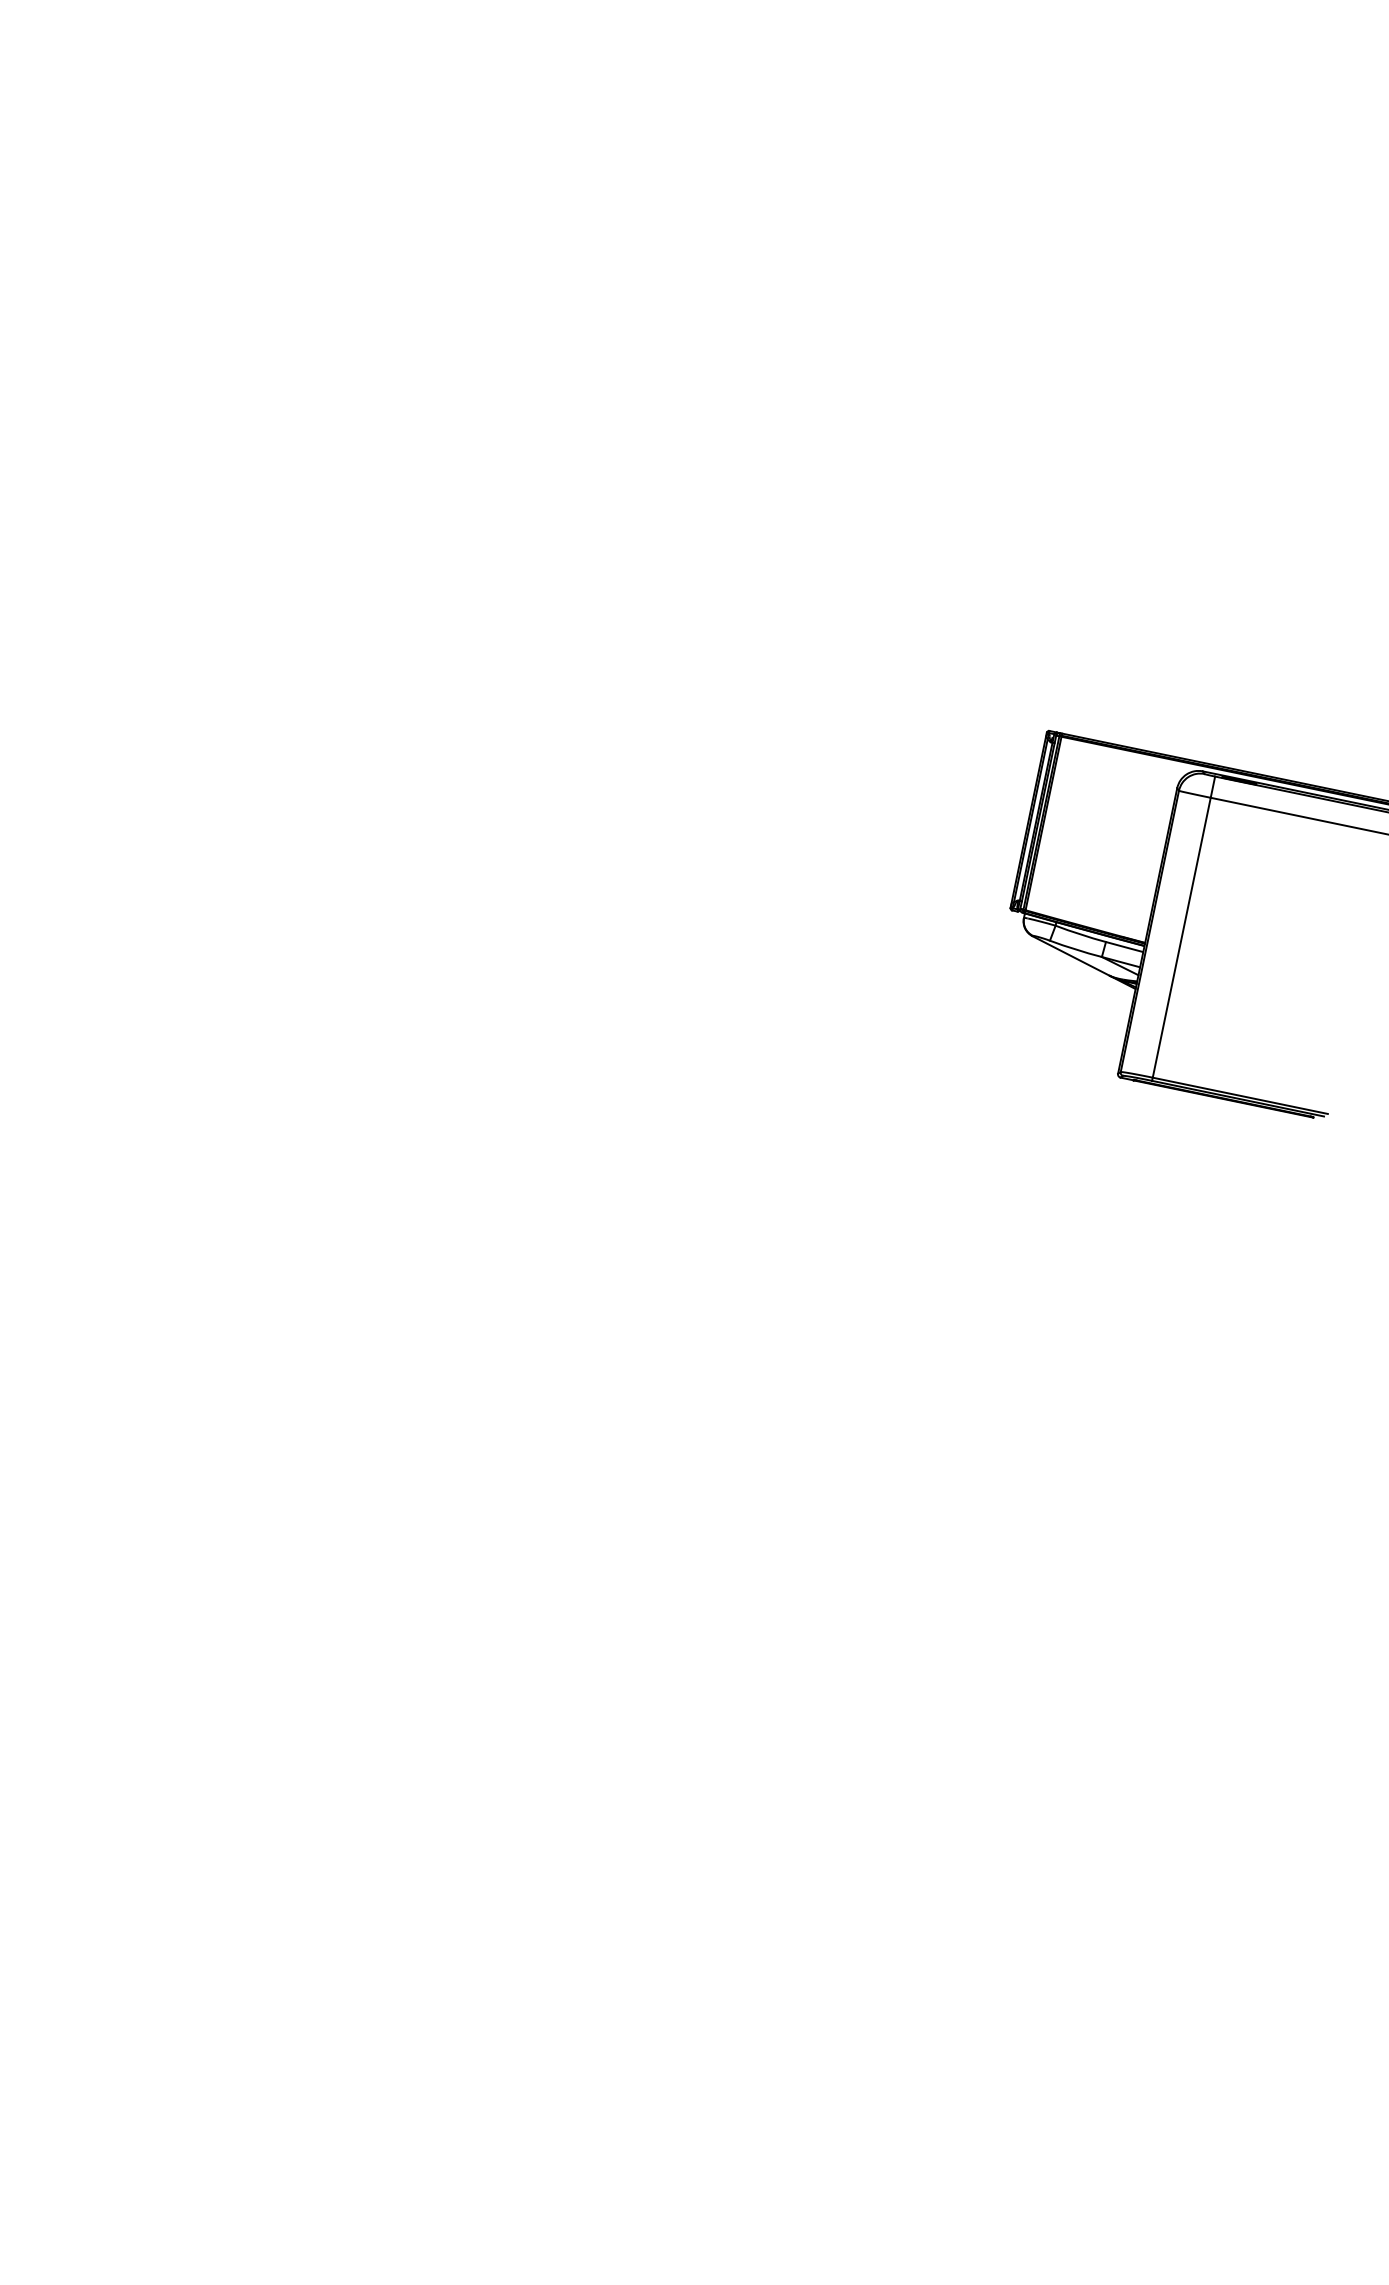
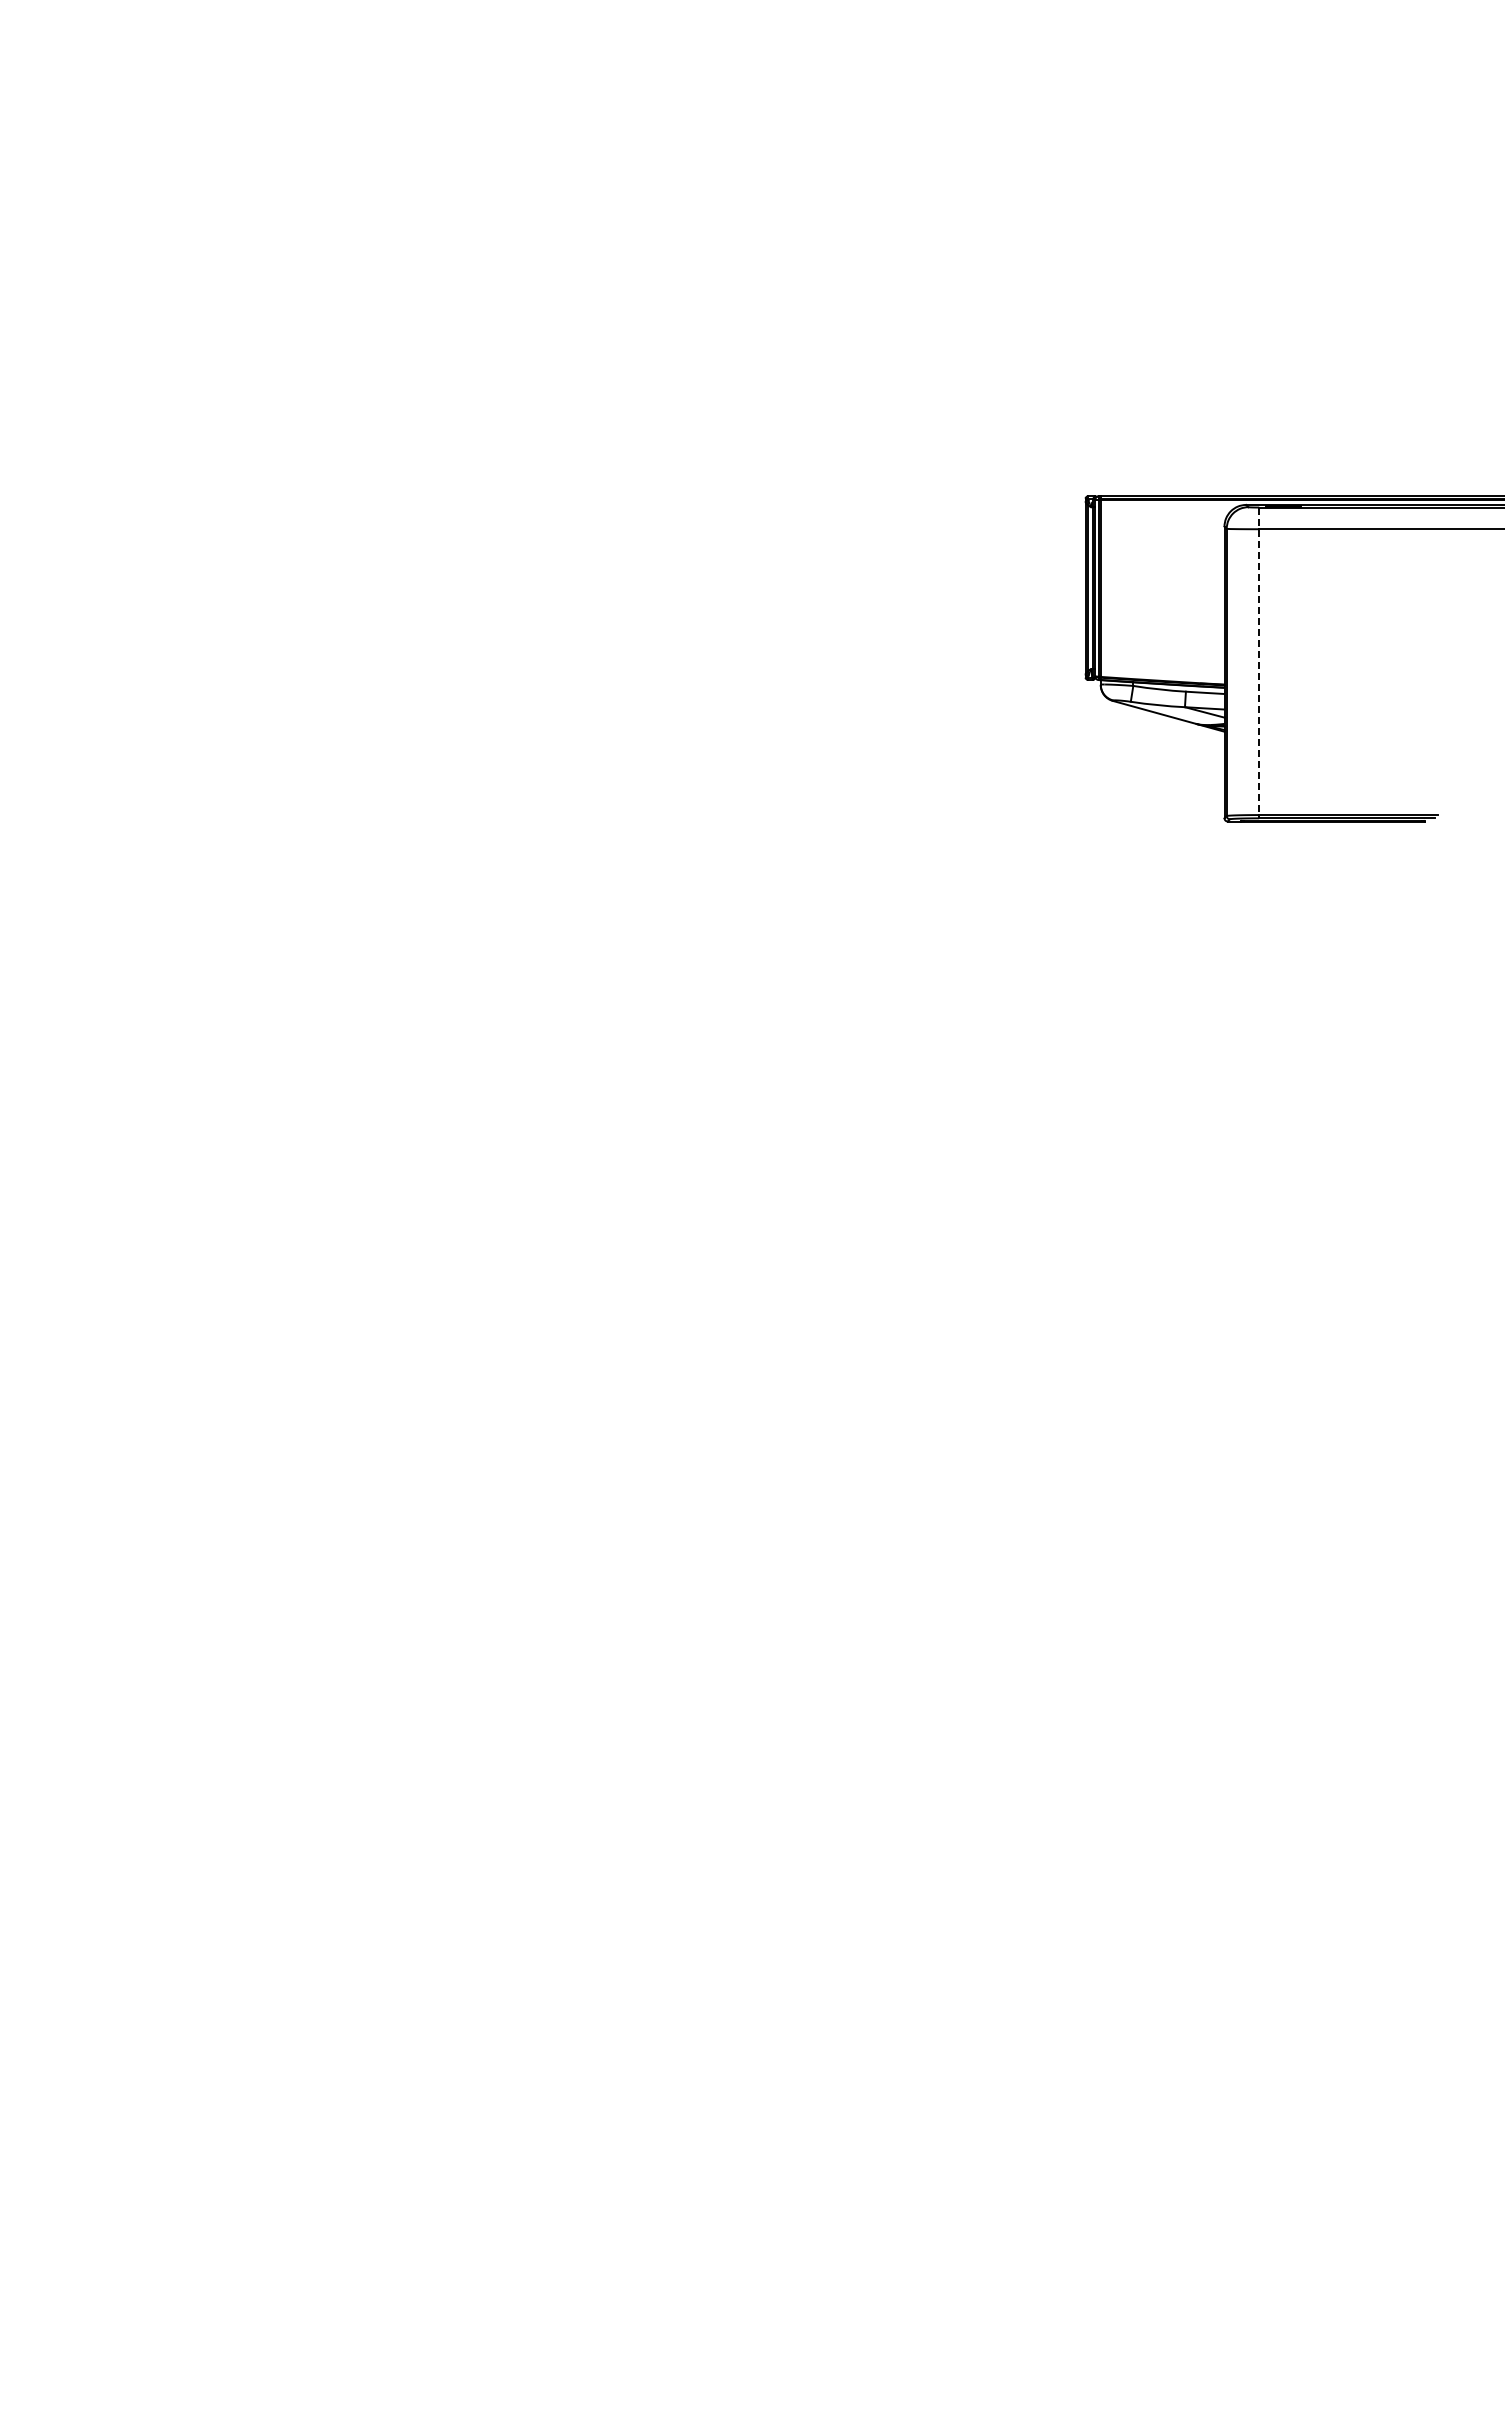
line: (1183, 929) -> (1259, 663), solid -> dashed

